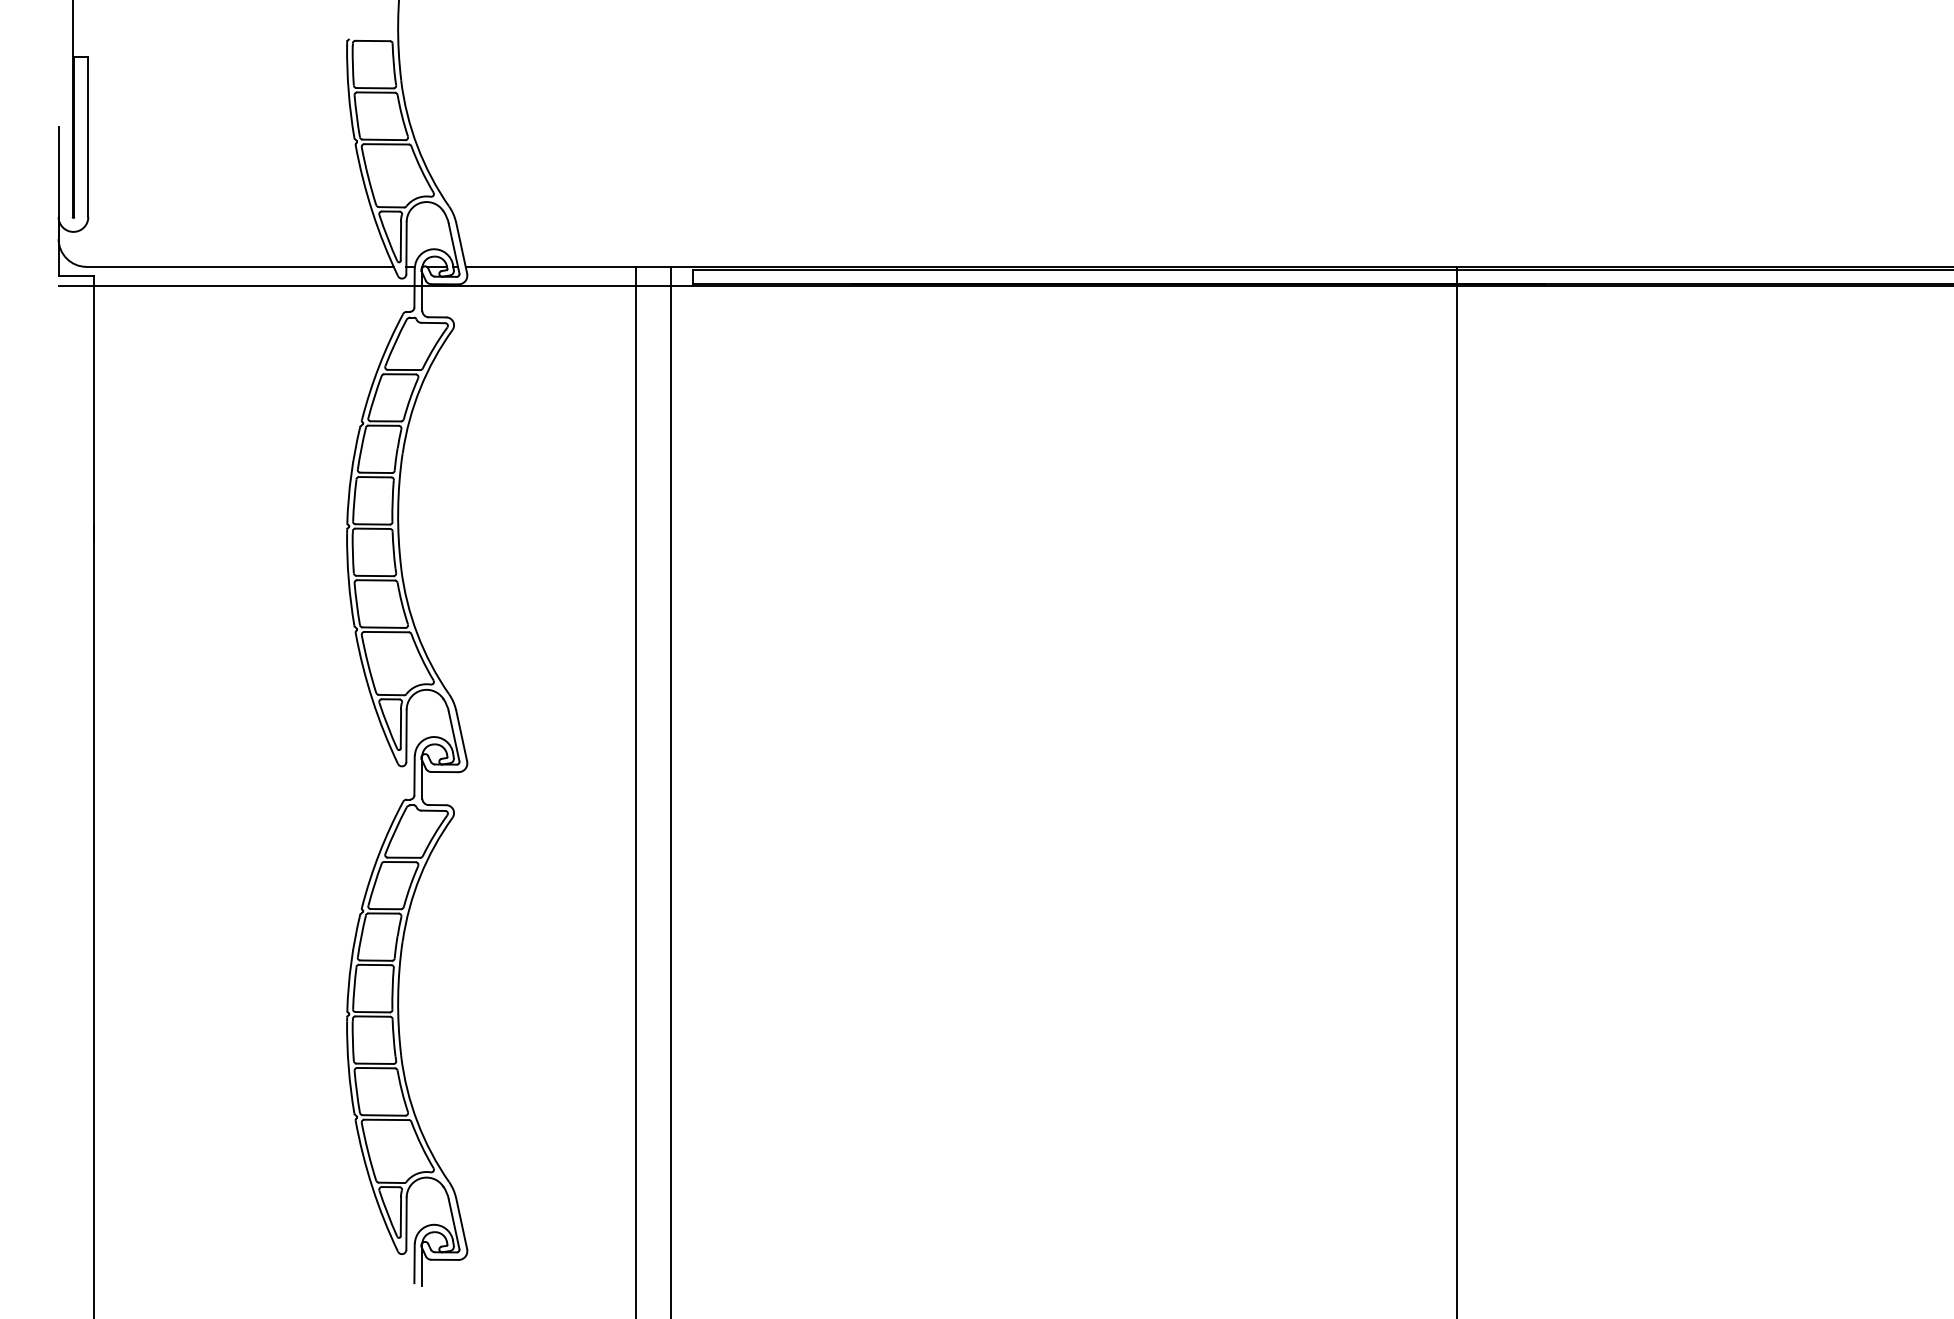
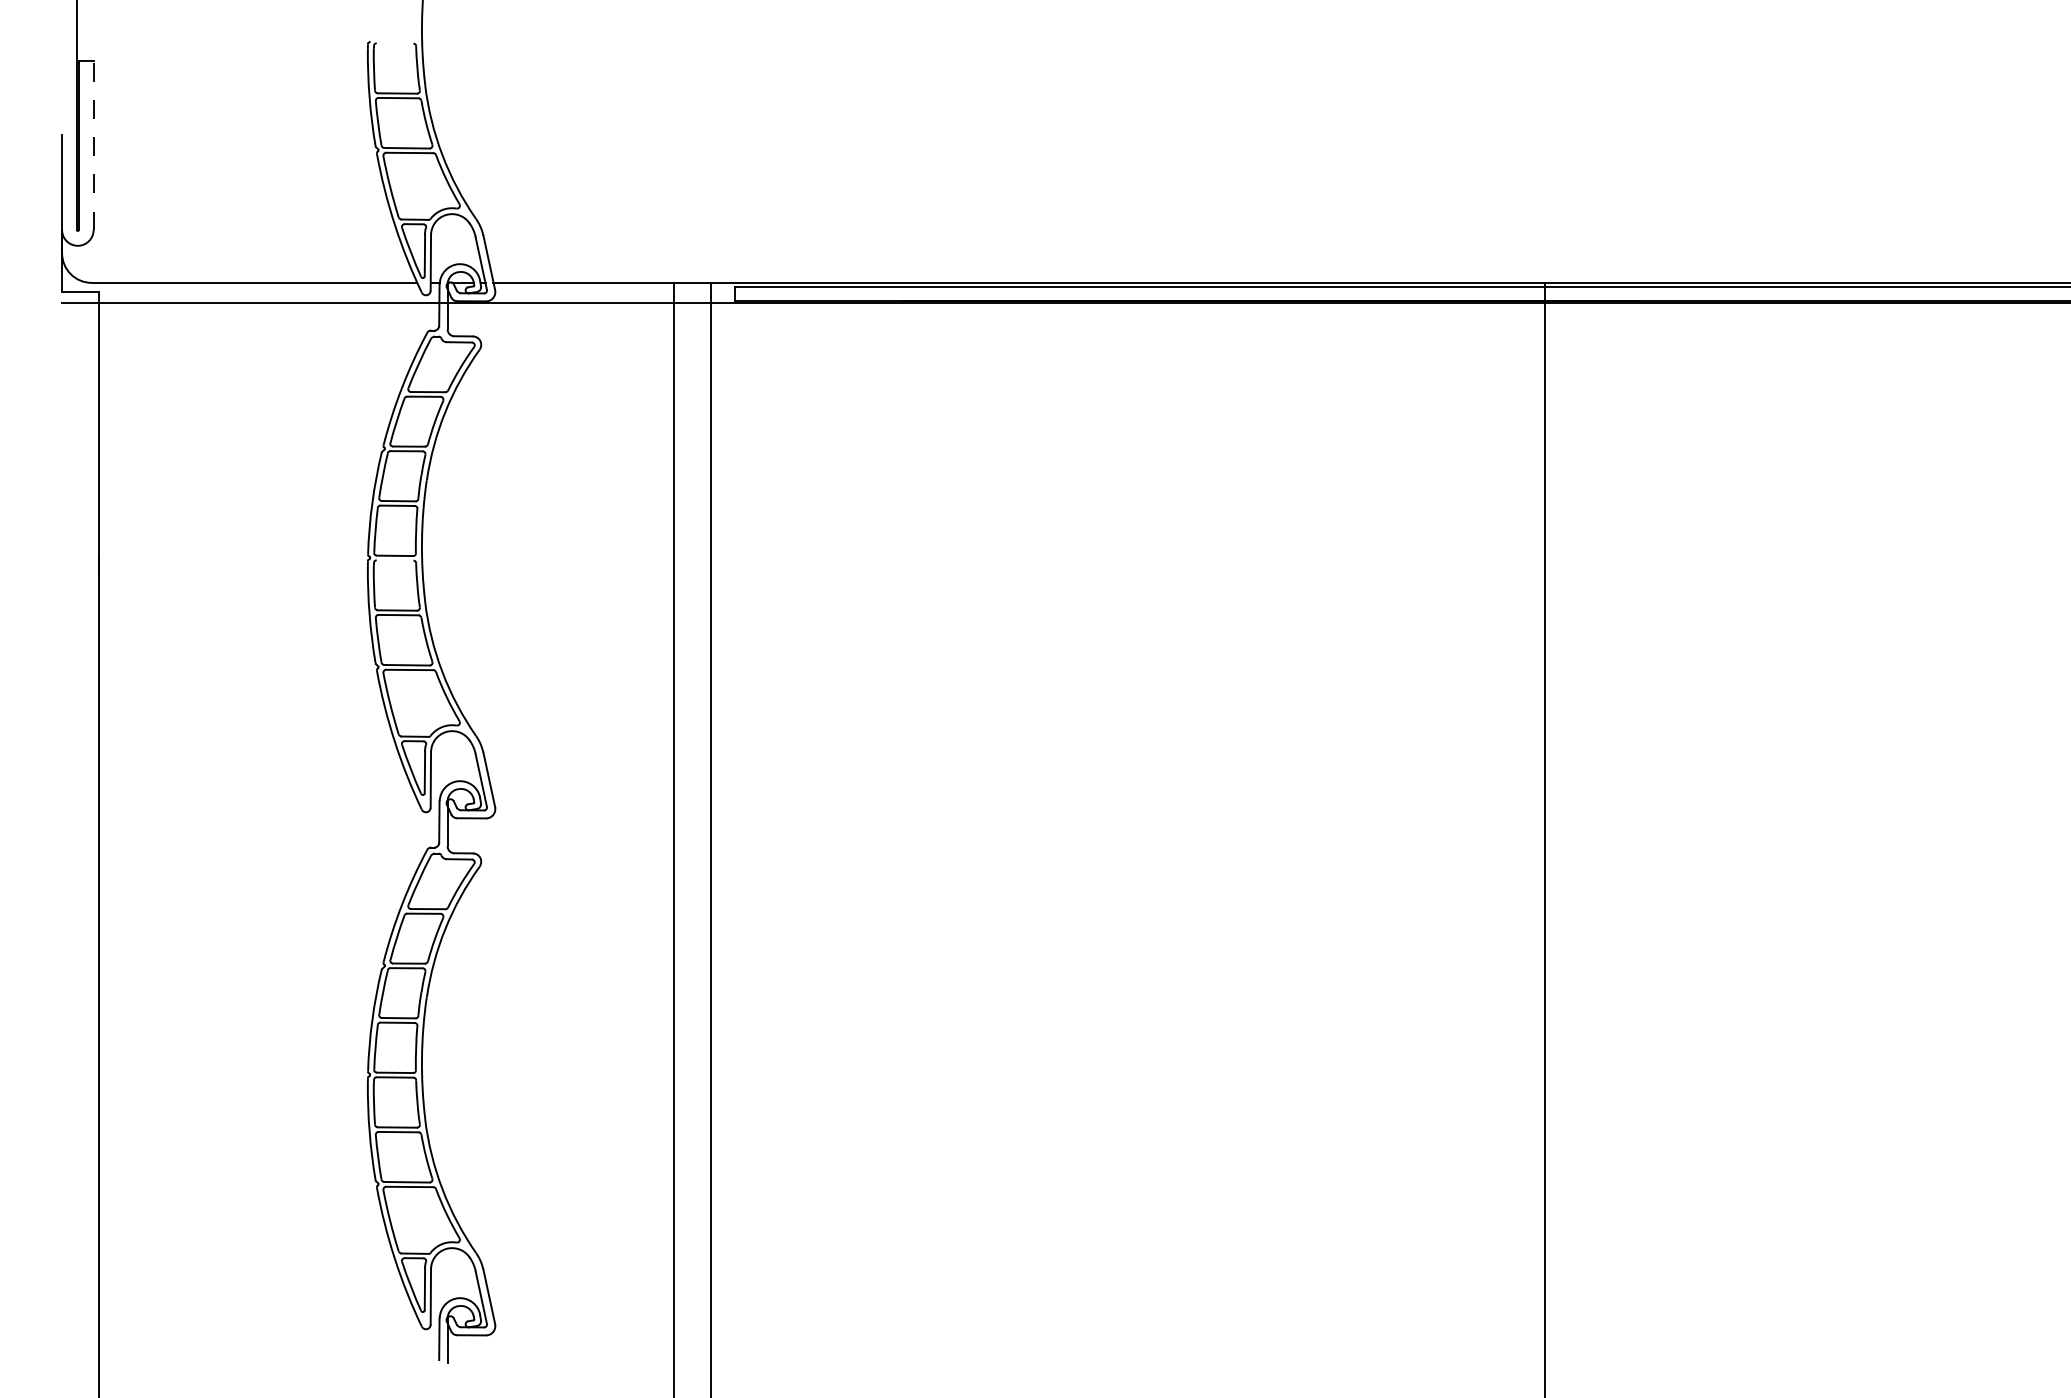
line: (372, 40) -> (394, 42), removed
line: (88, 137) -> (93, 145), solid -> dashed
line: (372, 528) -> (394, 560), removed

